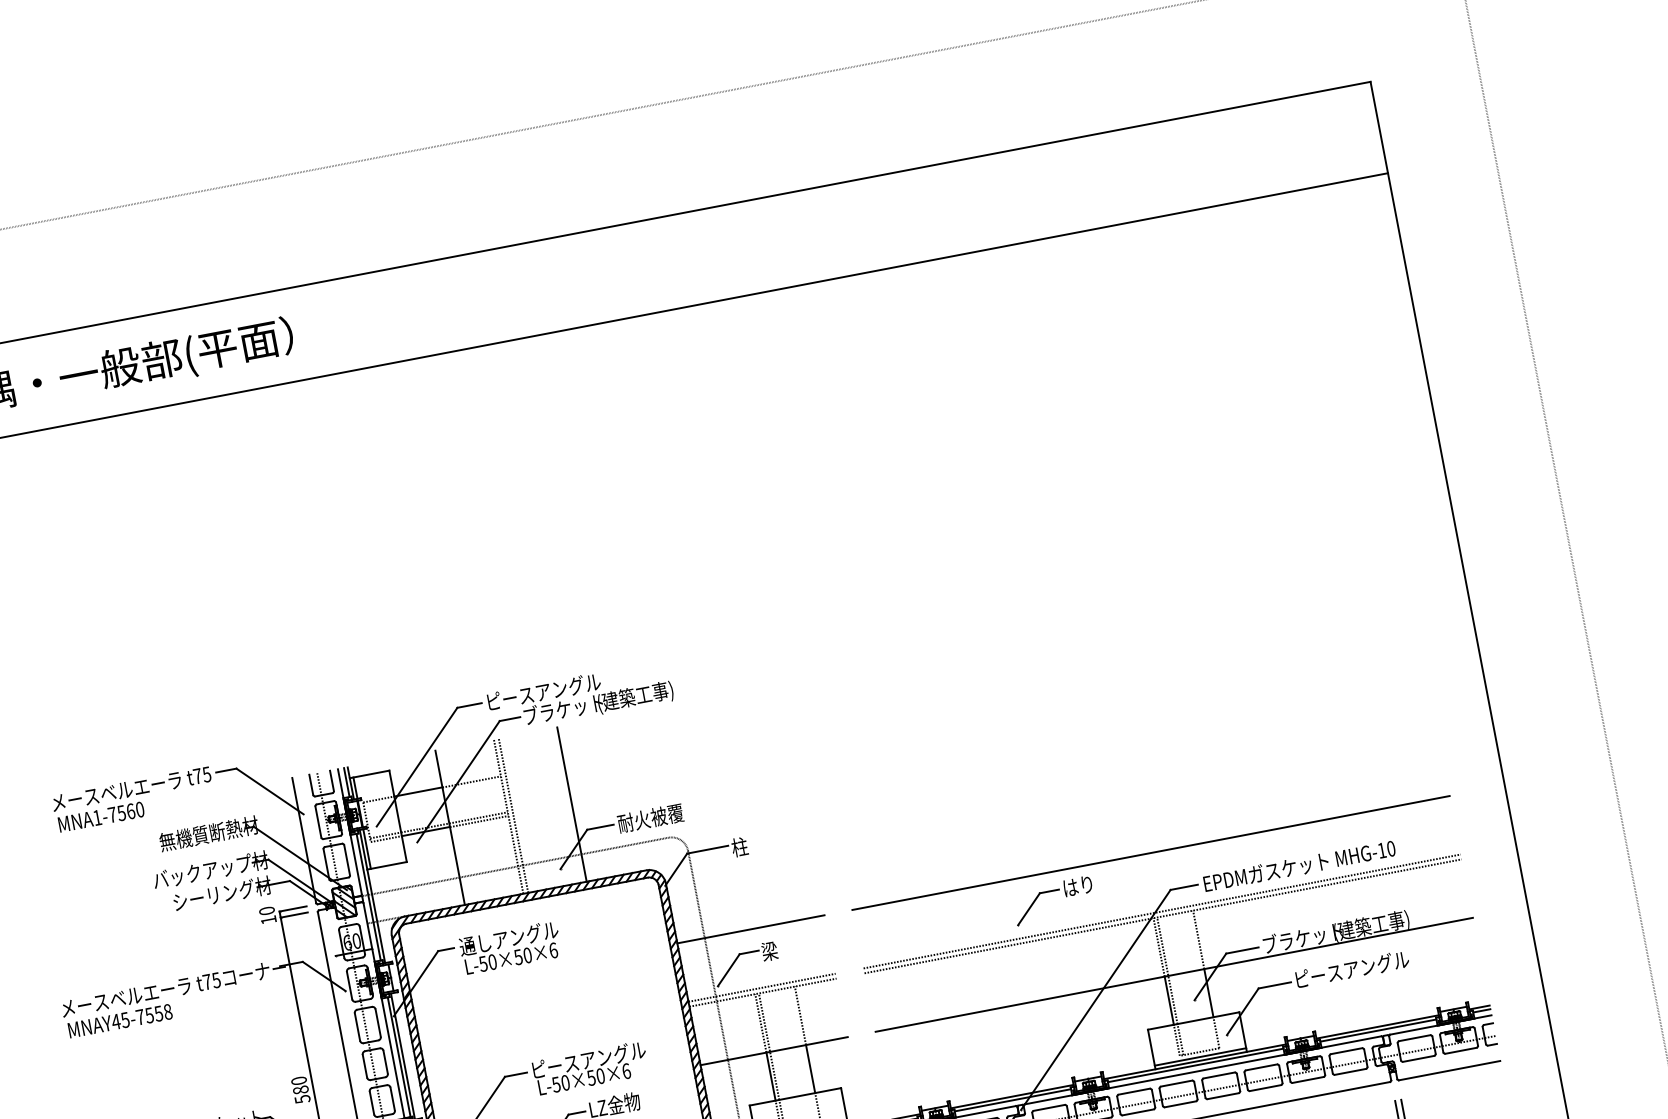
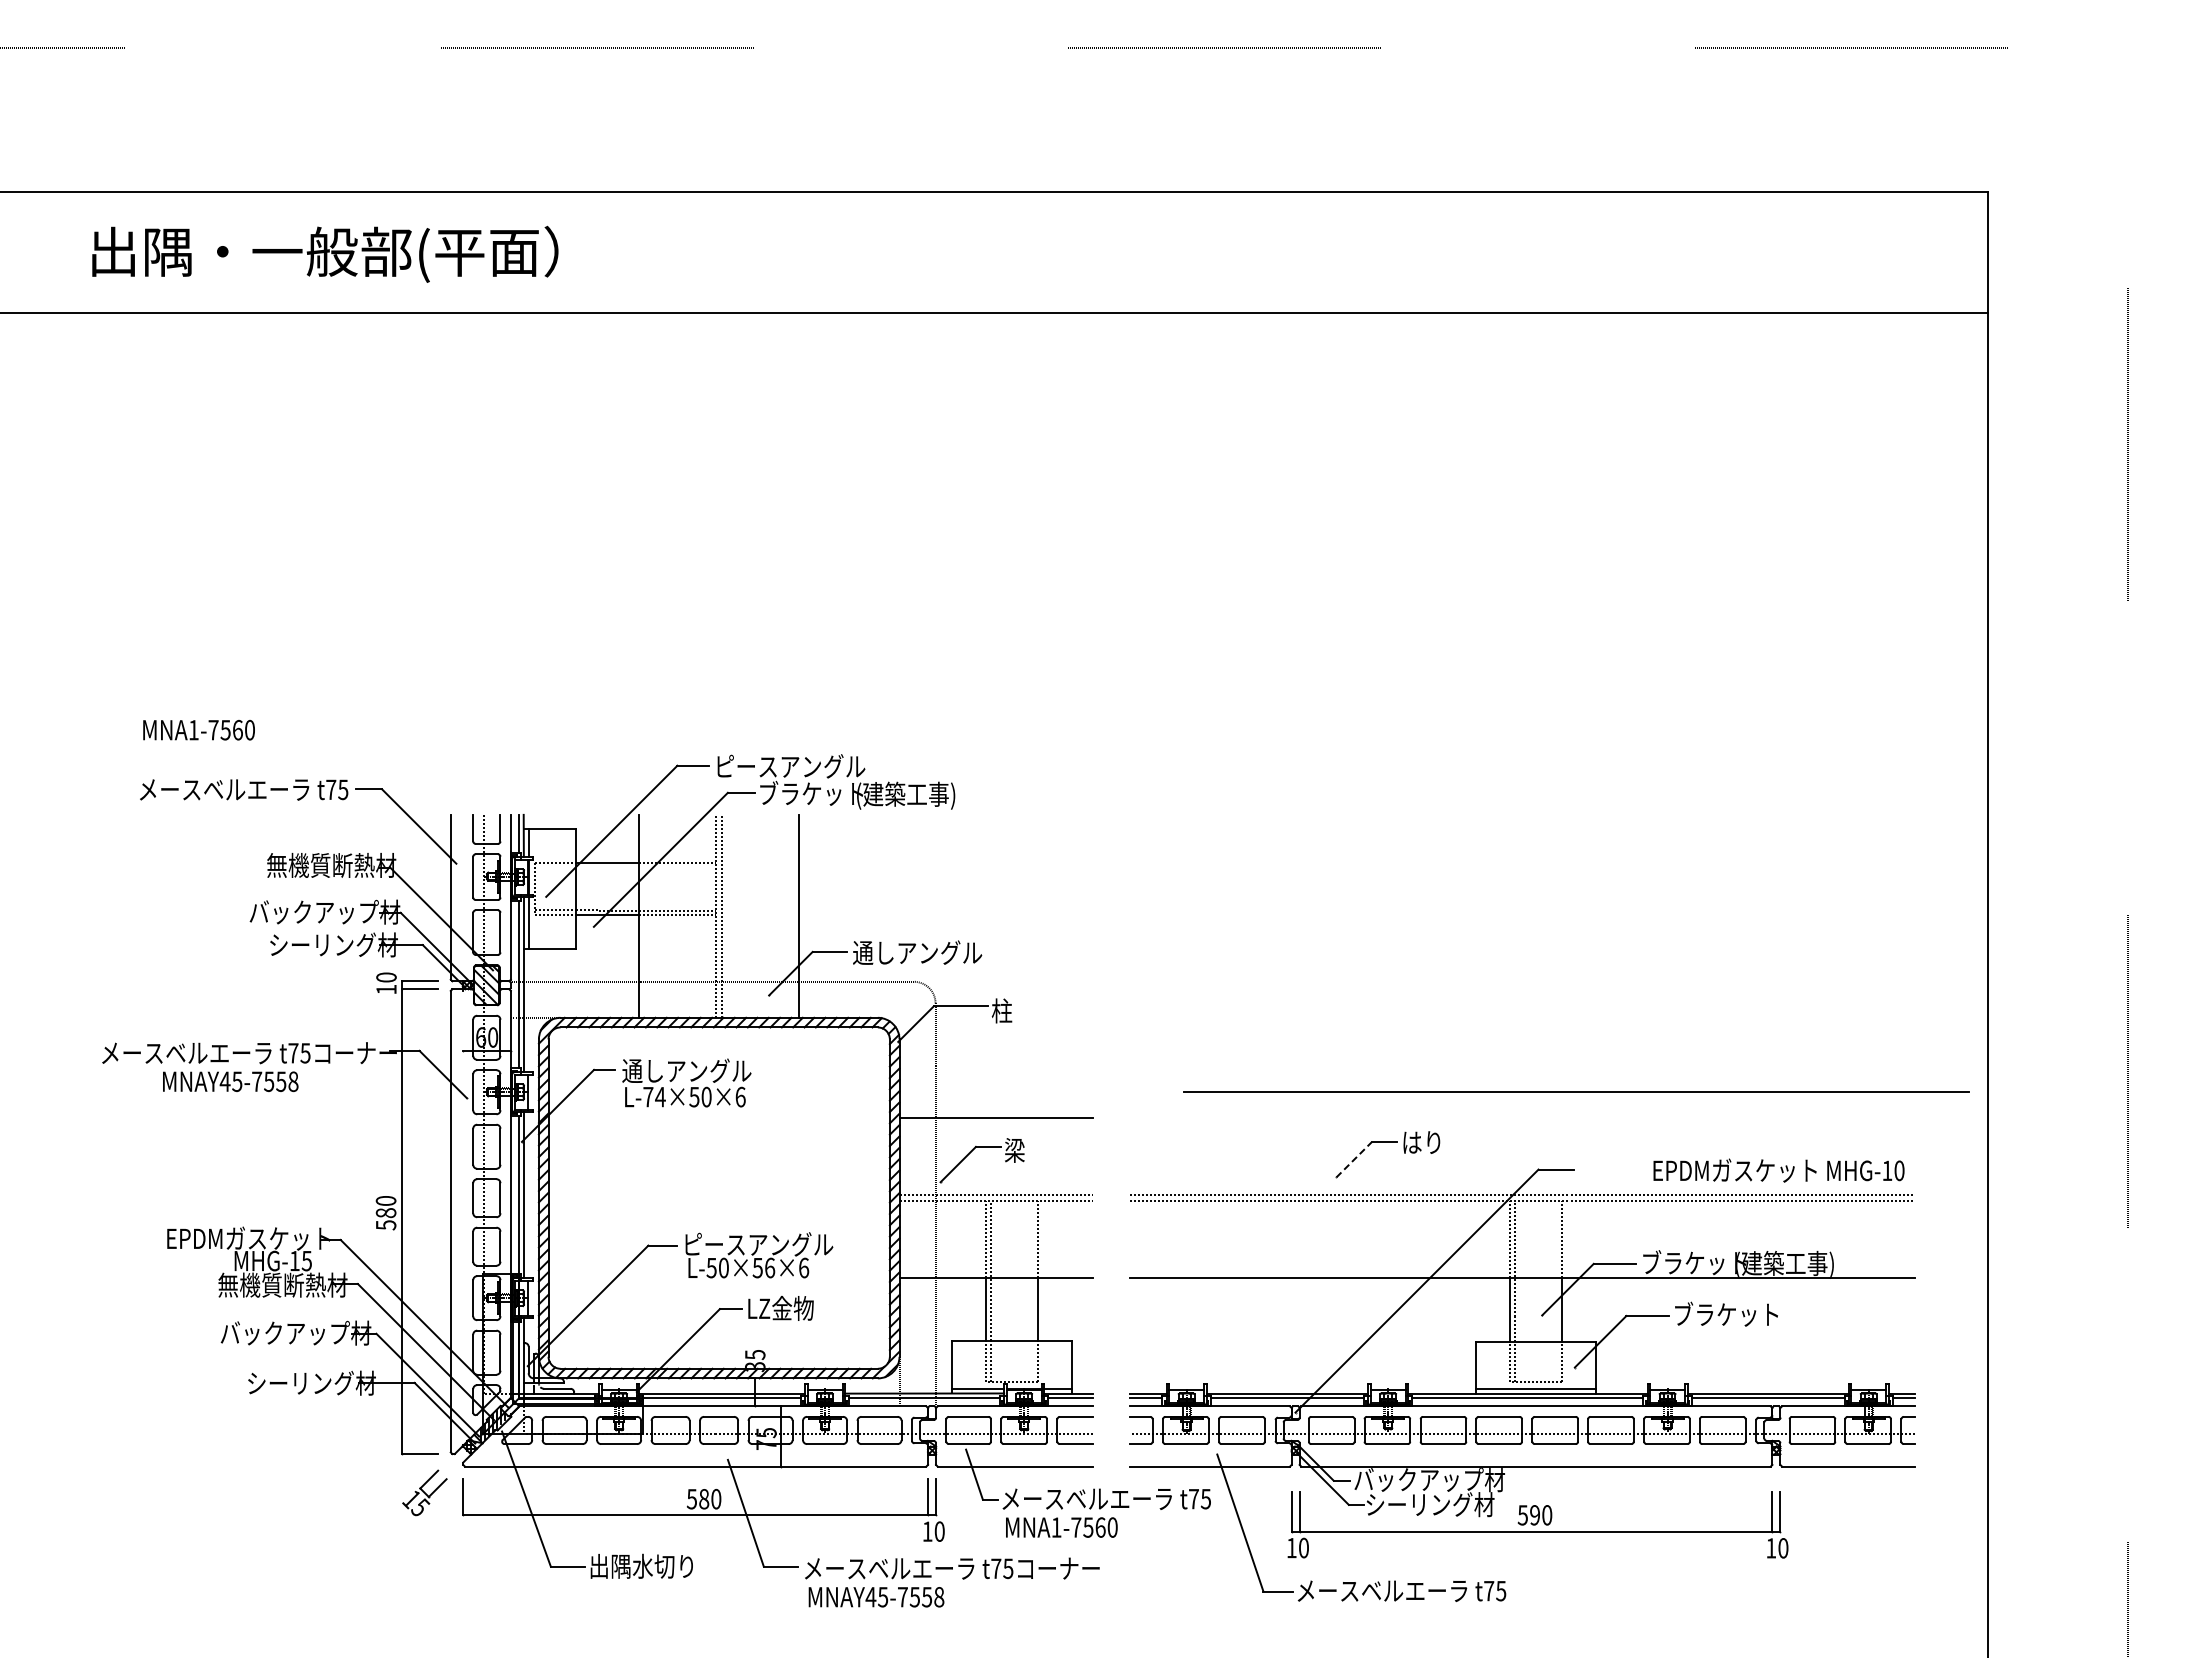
text: (667, 814) -> (917, 952), 耐火被覆 -> 通しアングル
text: (101, 817) -> (198, 730), moved
line: (1150, 852) -> (1576, 1091), moved
text: (1299, 866) -> (1778, 1170), moved
line: (1029, 908) -> (1354, 1159), solid -> dashed
text: (487, 962) -> (654, 1096), L-50×50×6 -> L-74×50×6
text: (1351, 968) -> (1749, 1313), ピースアングル -> ブラケット
text: (120, 1020) -> (230, 1081), moved
text: (600, 1075) -> (770, 1267), L-50×50×6 -> L-50×56×6

